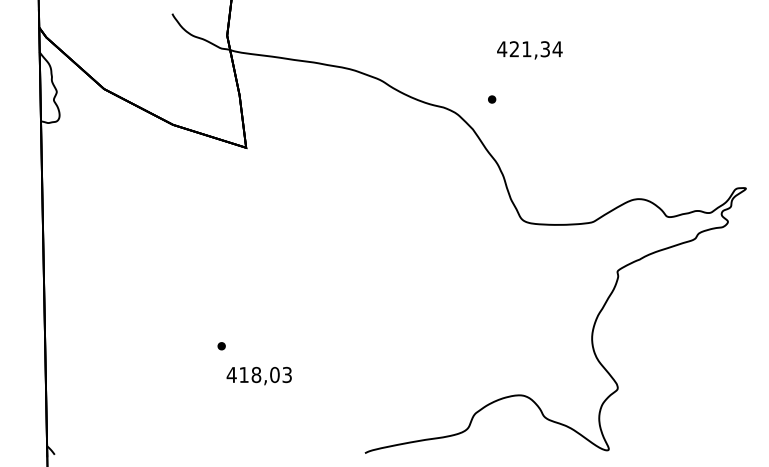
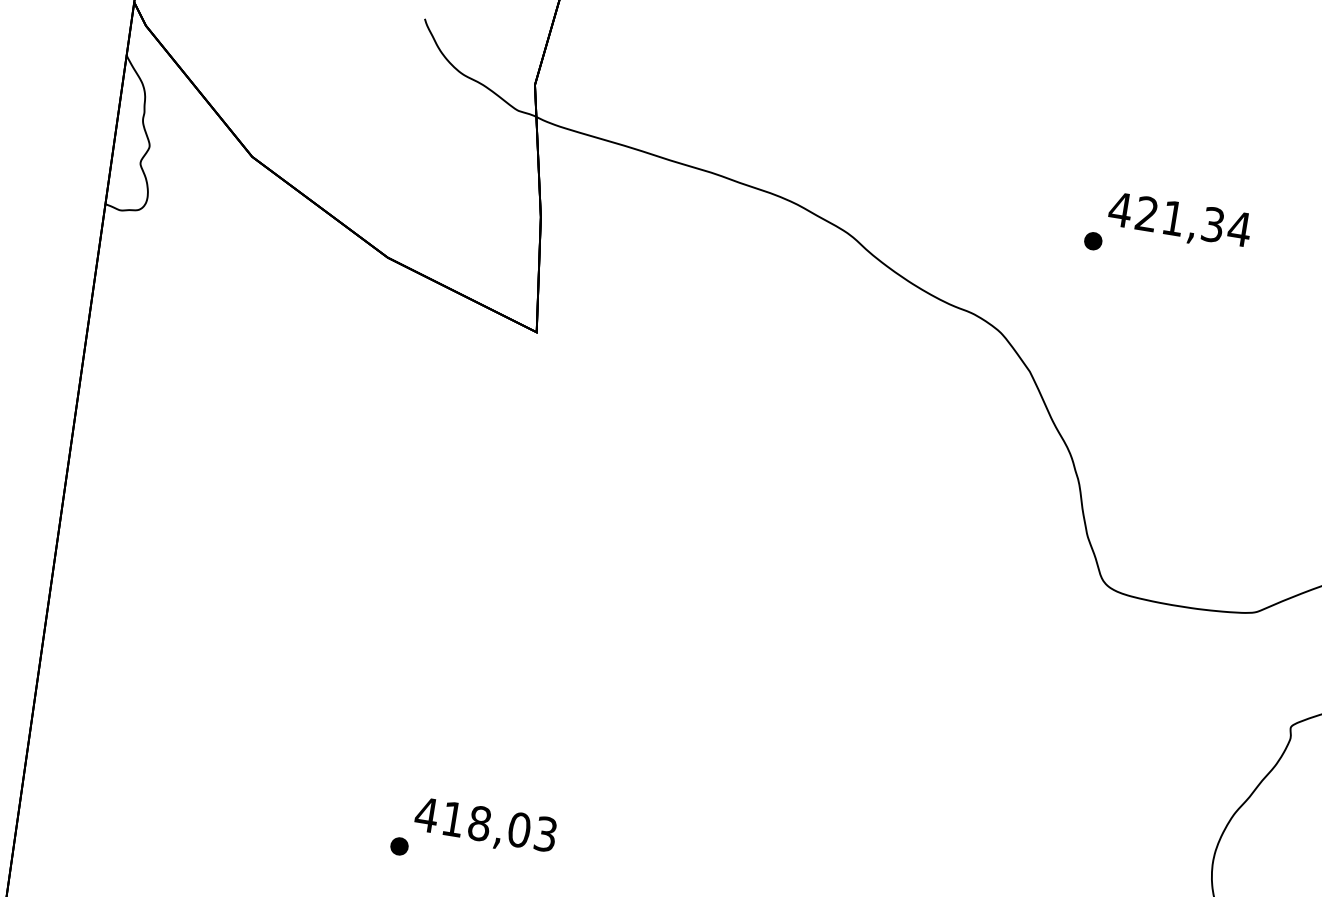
part: (492, 99) -> (1094, 241), moved
part: (221, 346) -> (398, 846), moved

